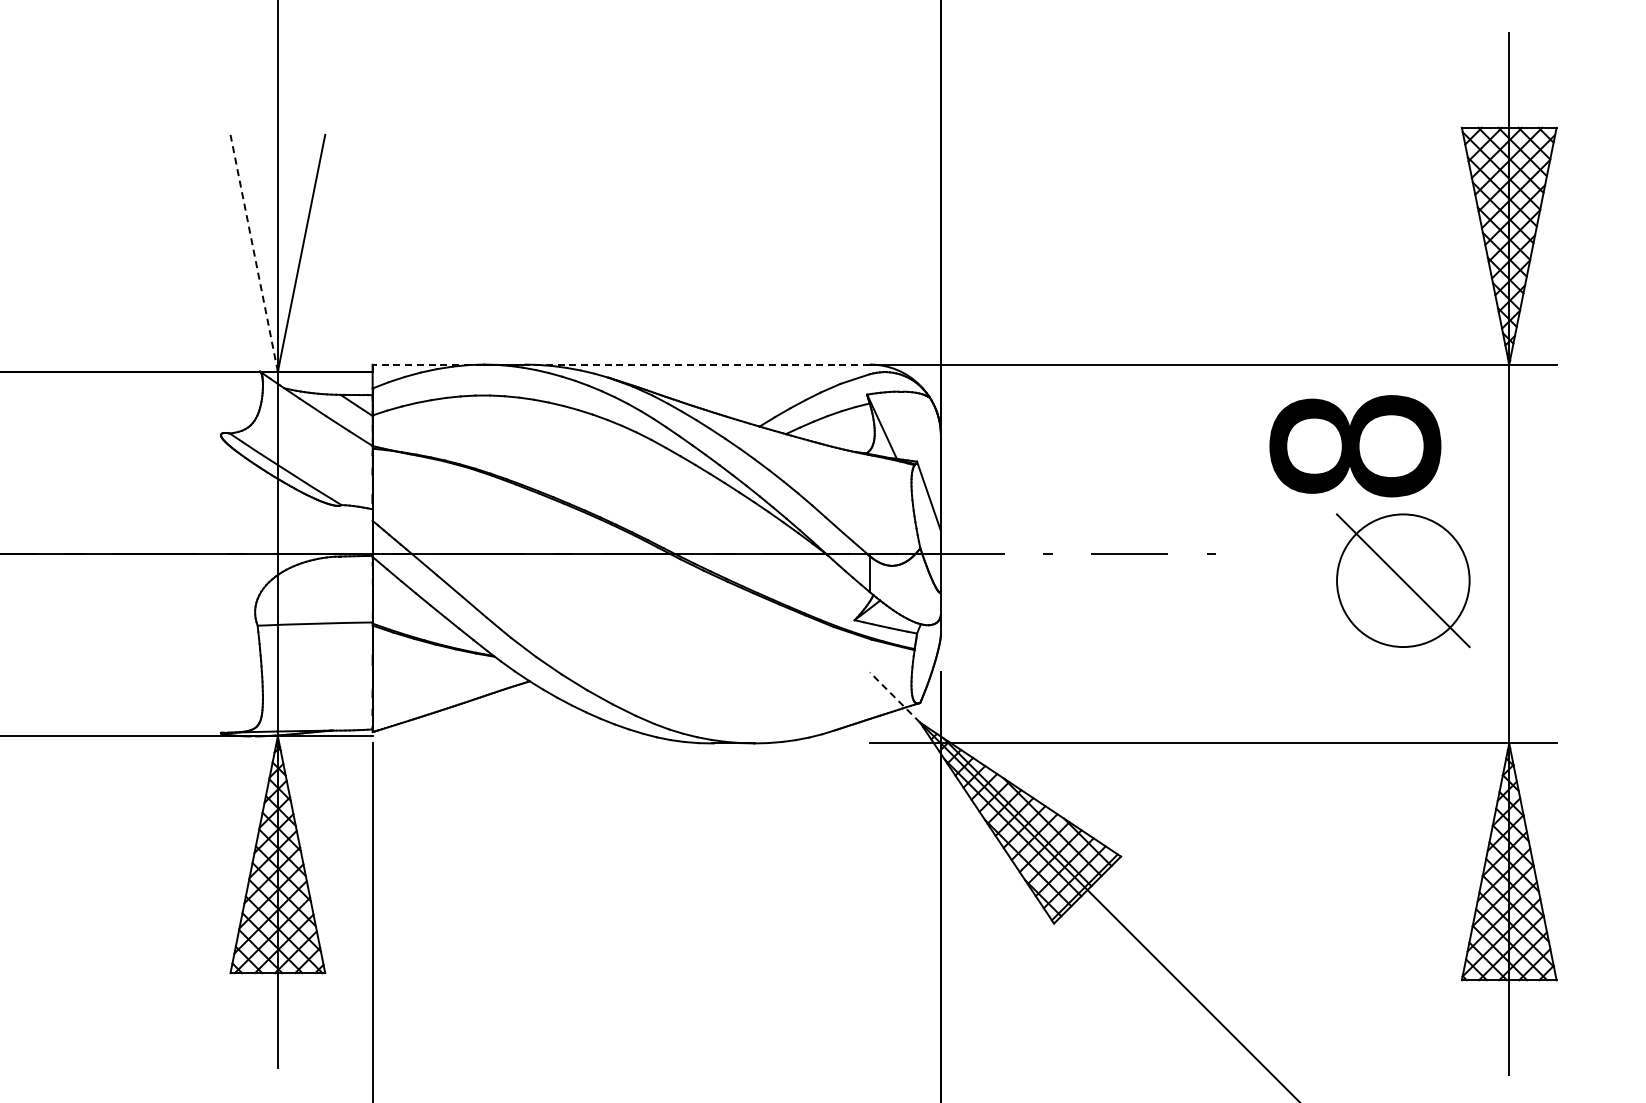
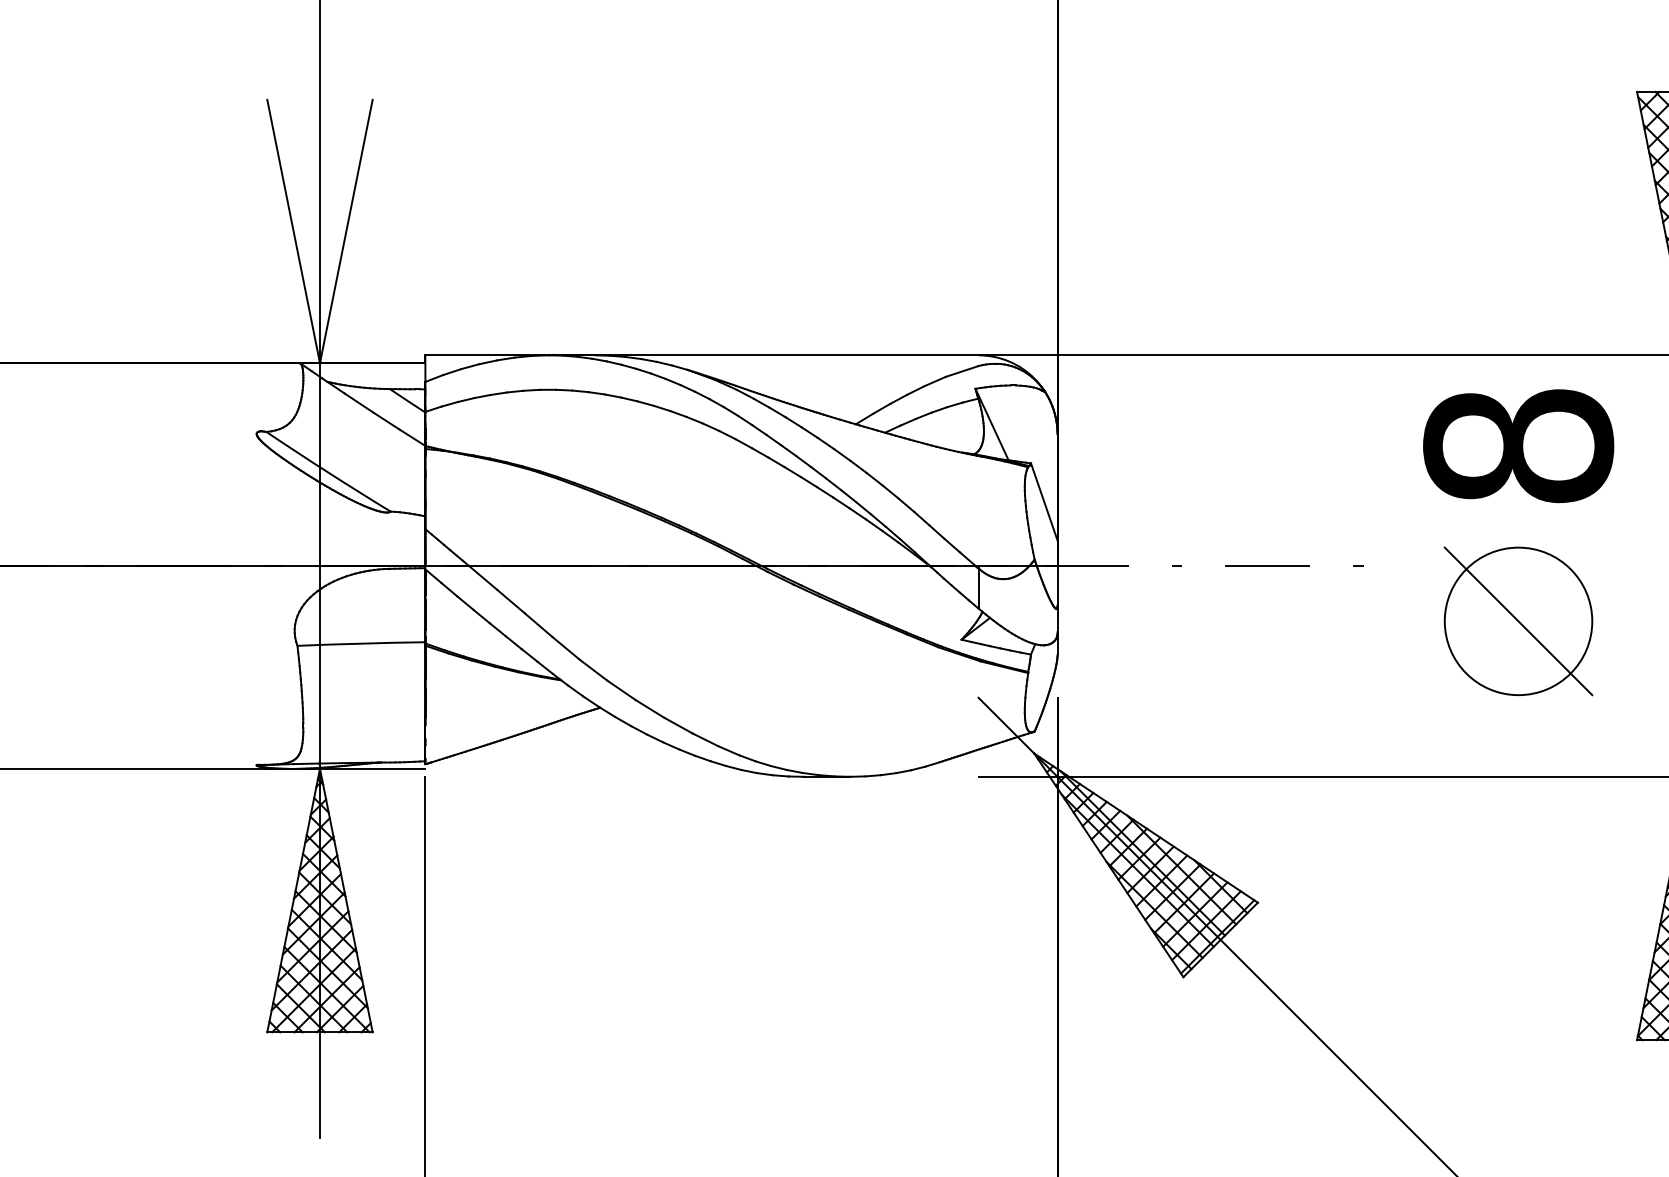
line: (254, 253) -> (293, 231), dashed -> solid
line: (621, 364) -> (702, 355), dashed -> solid
part: (1403, 580) -> (1518, 621), moved
line: (895, 697) -> (1007, 725), dashed -> solid

